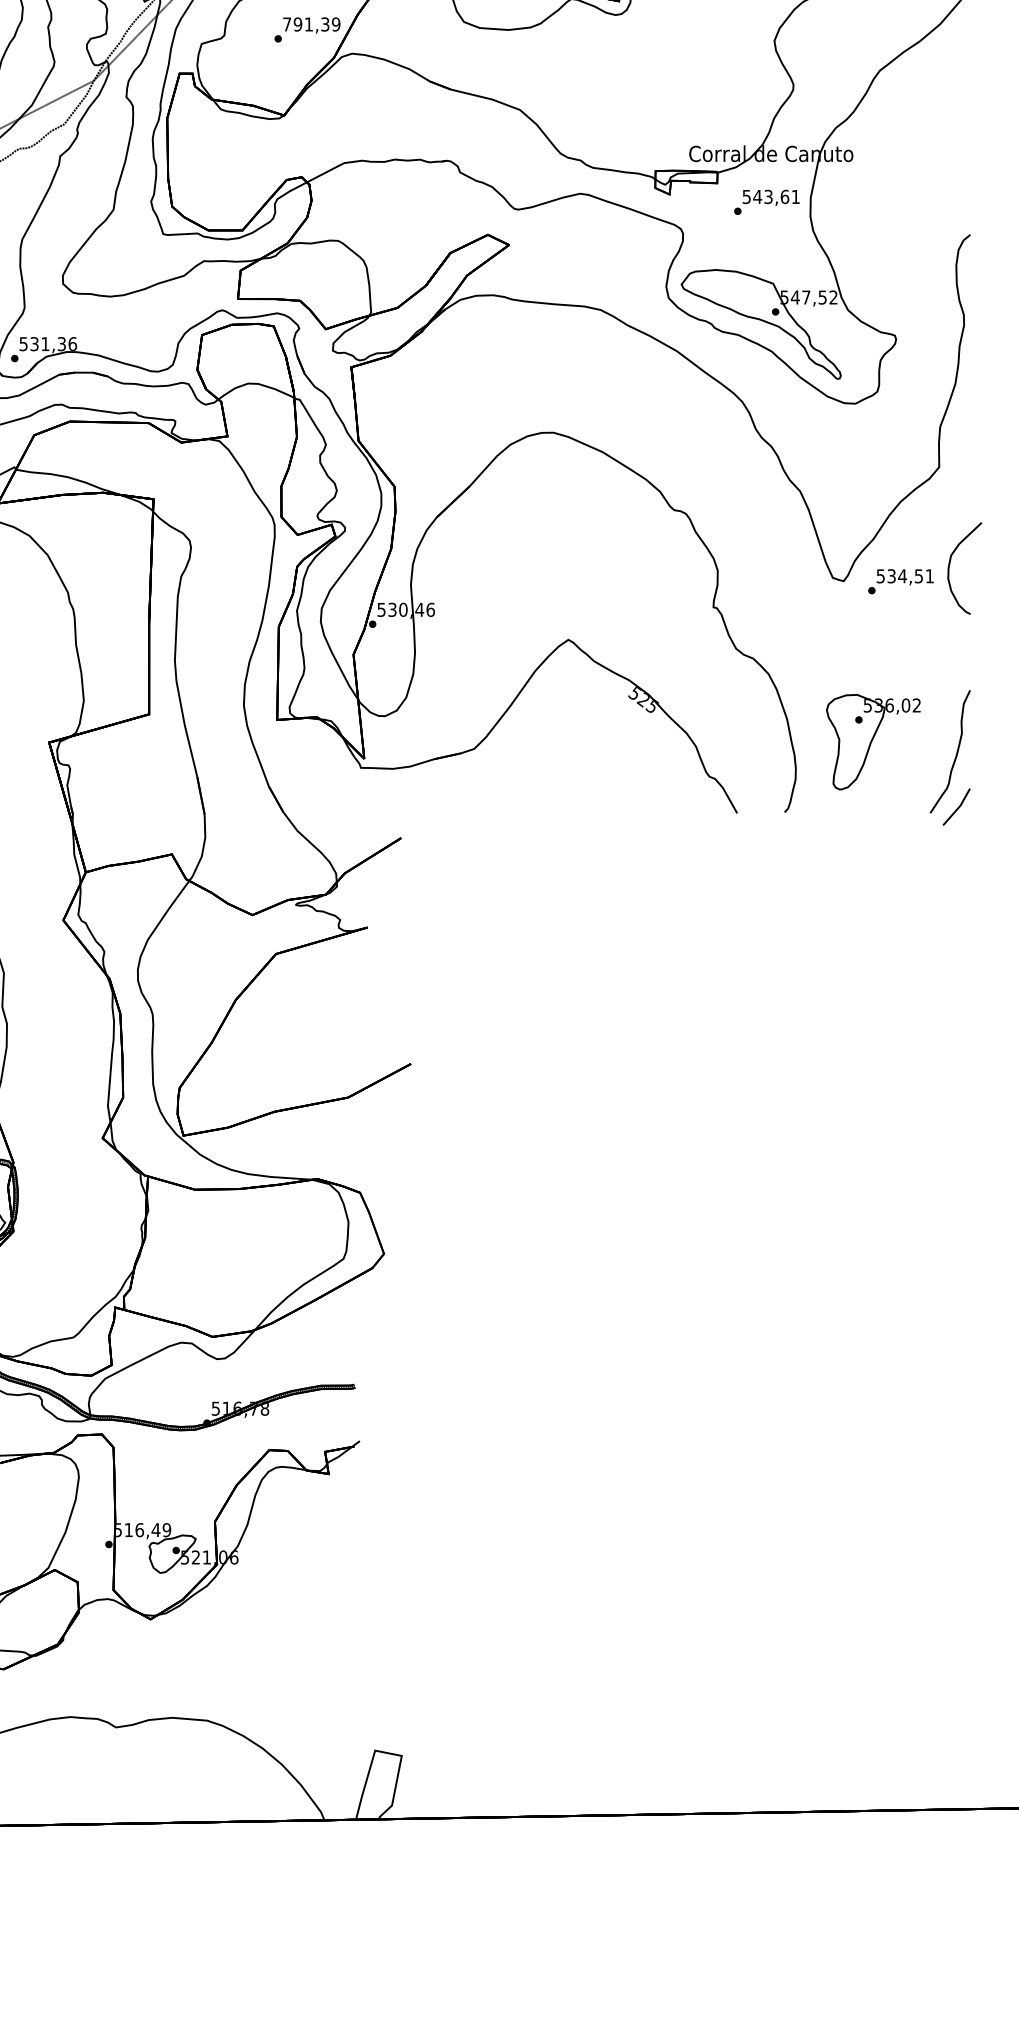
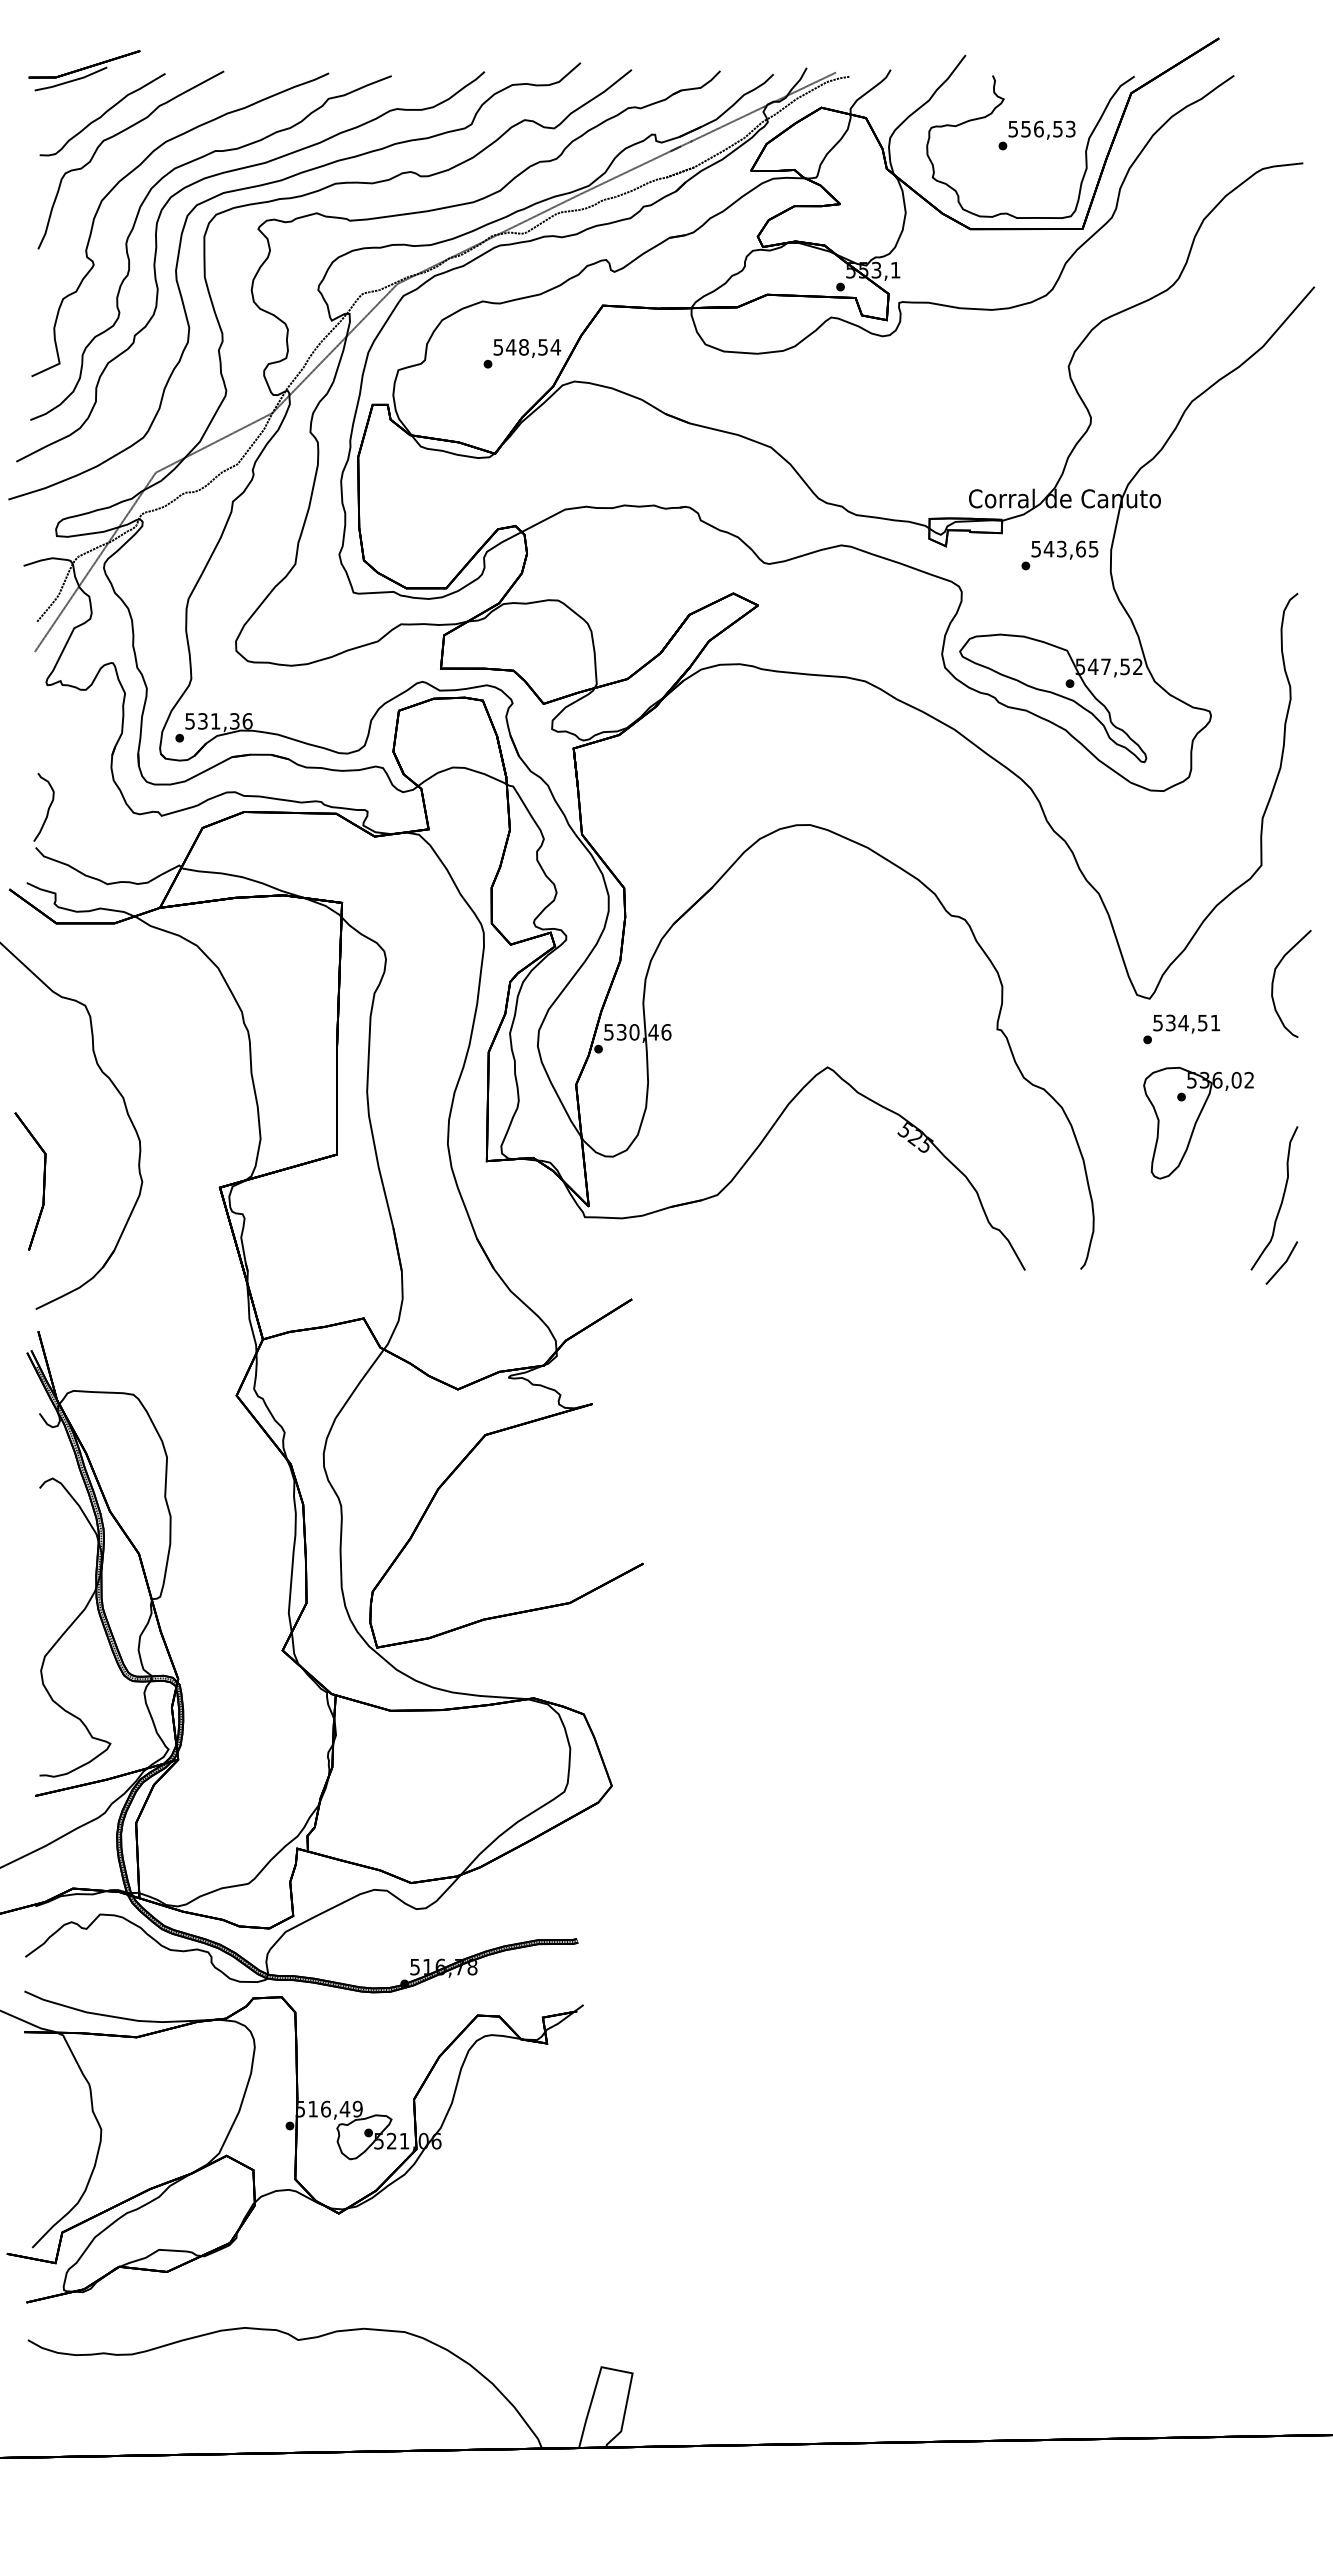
text: (311, 24) -> (527, 347), 791,39 -> 548,54
text: (795, 197) -> (1093, 549), 543,61 -> 543,65
text: (900, 581) -> (1181, 1029), moved
part: (873, 741) -> (1198, 1122), moved

